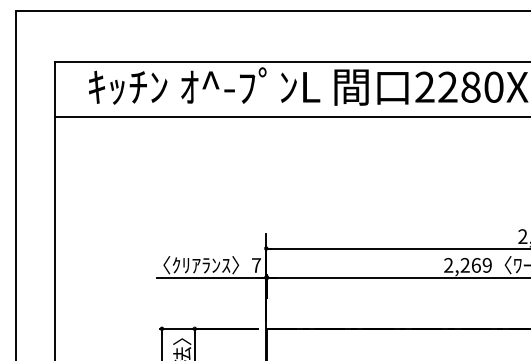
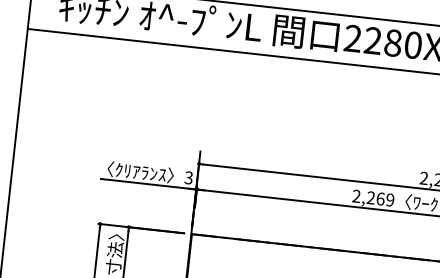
text: (255, 265) -> (188, 177), 7 -> 3

